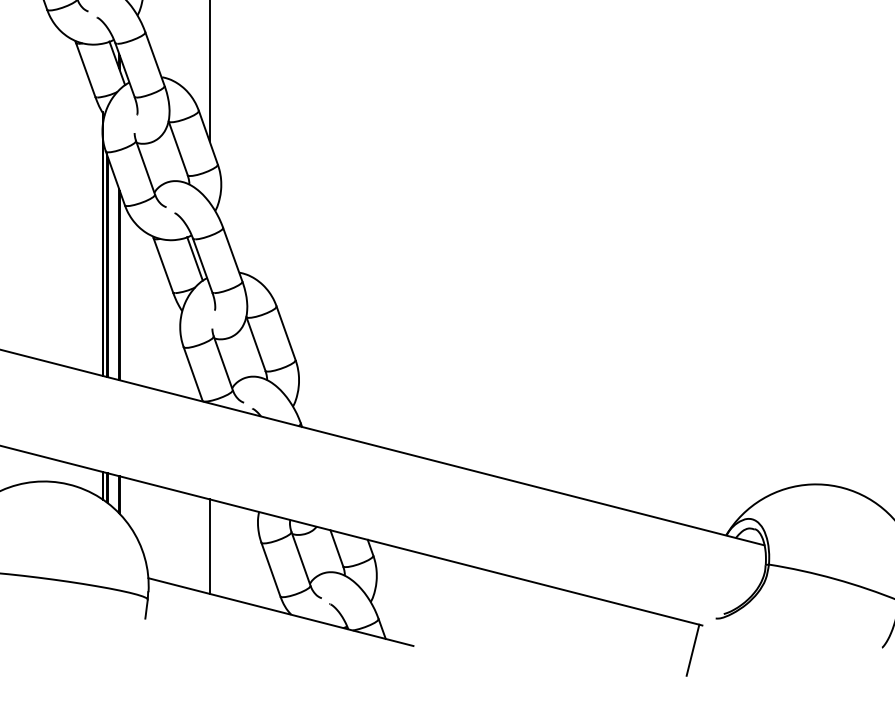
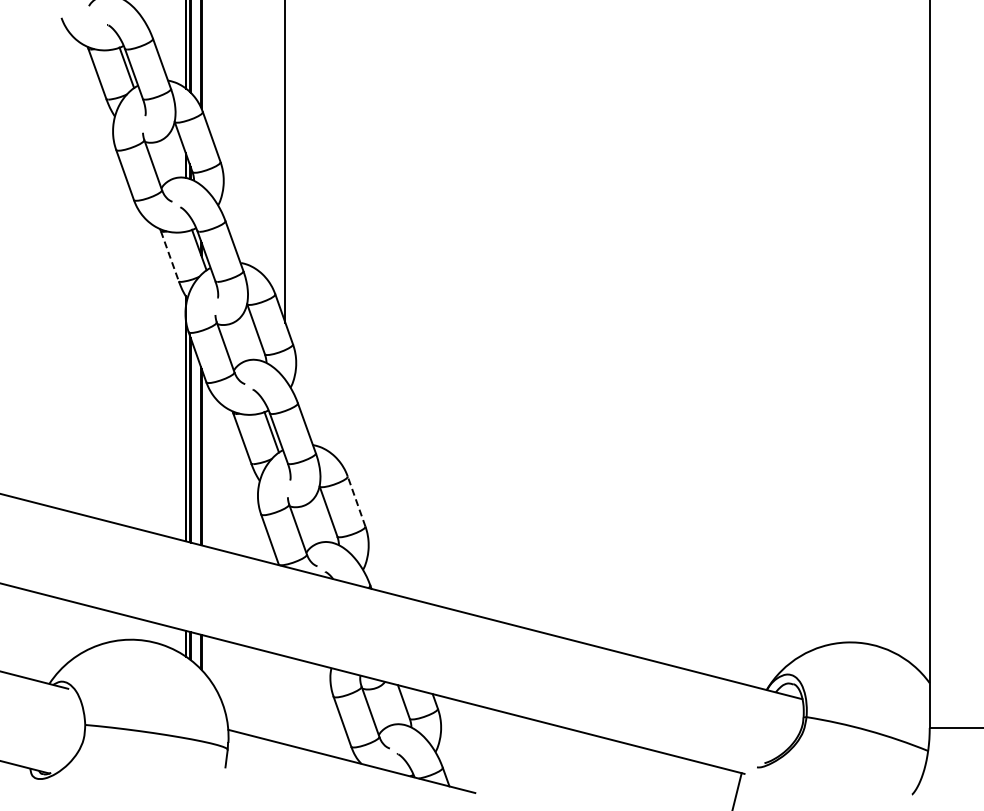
line: (85, 70) -> (169, 256), solid -> dashed
line: (285, 333) -> (356, 501), solid -> dashed
line: (209, 546) -> (285, 700), removed

